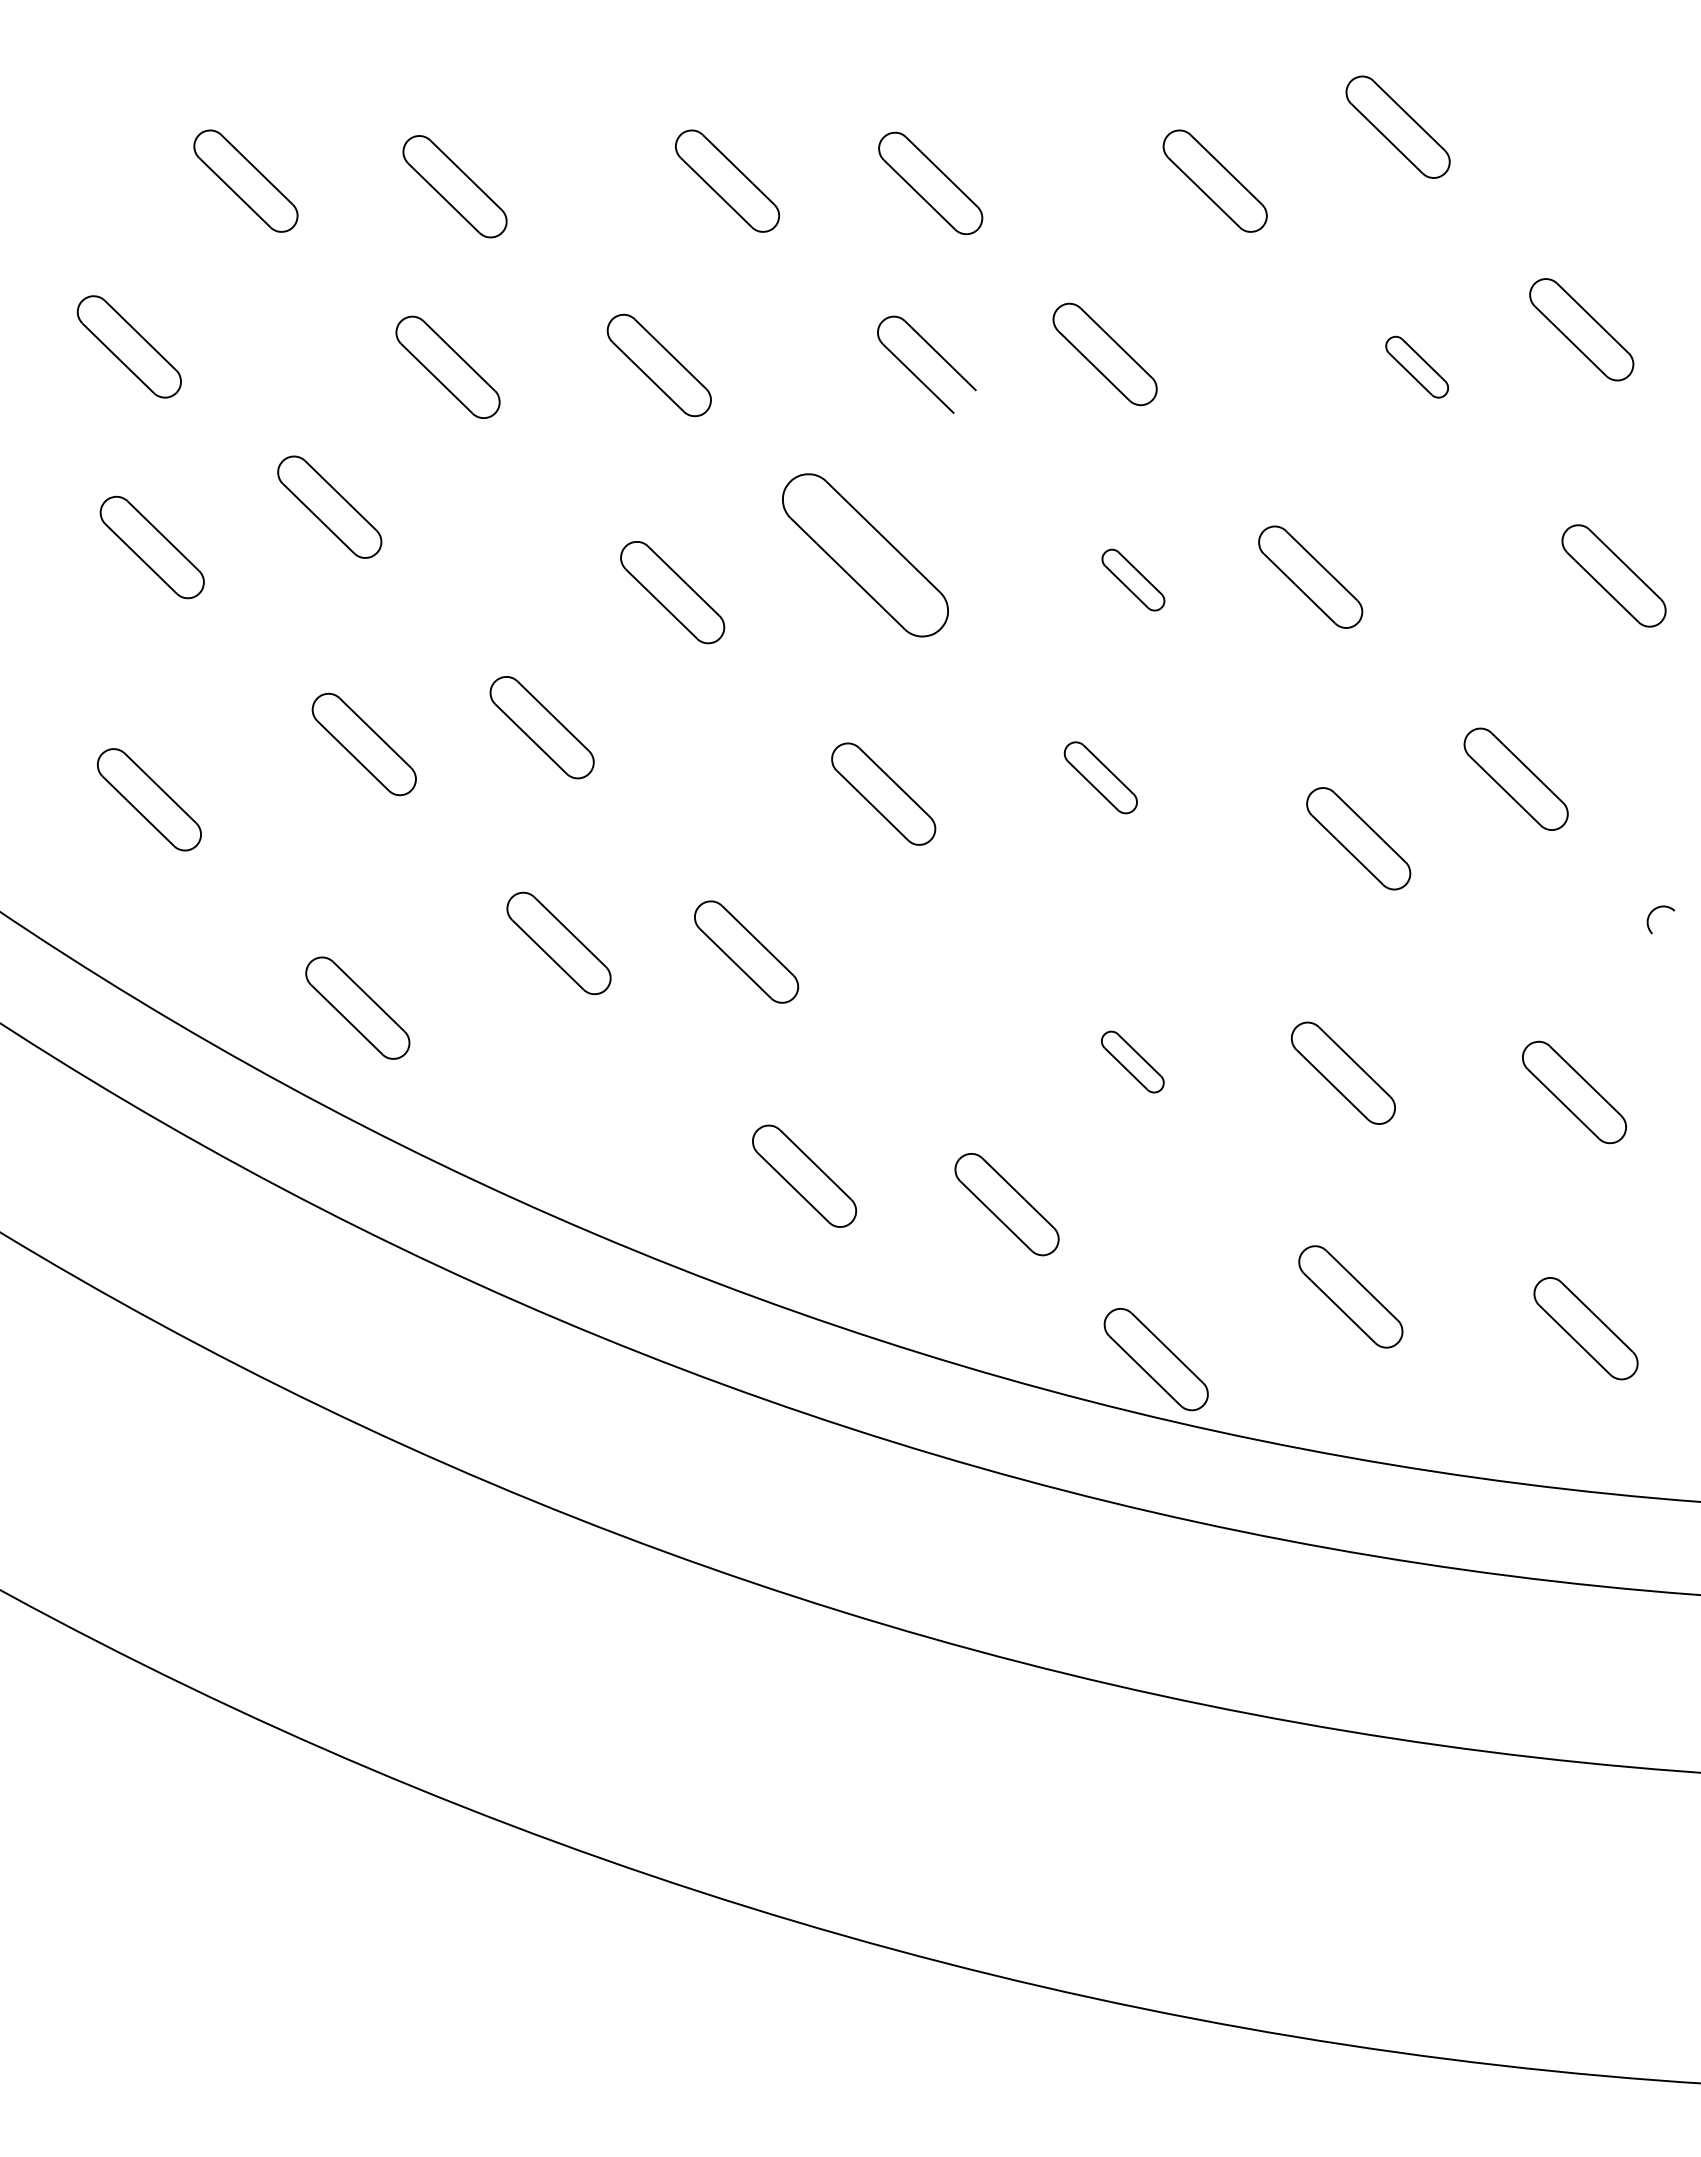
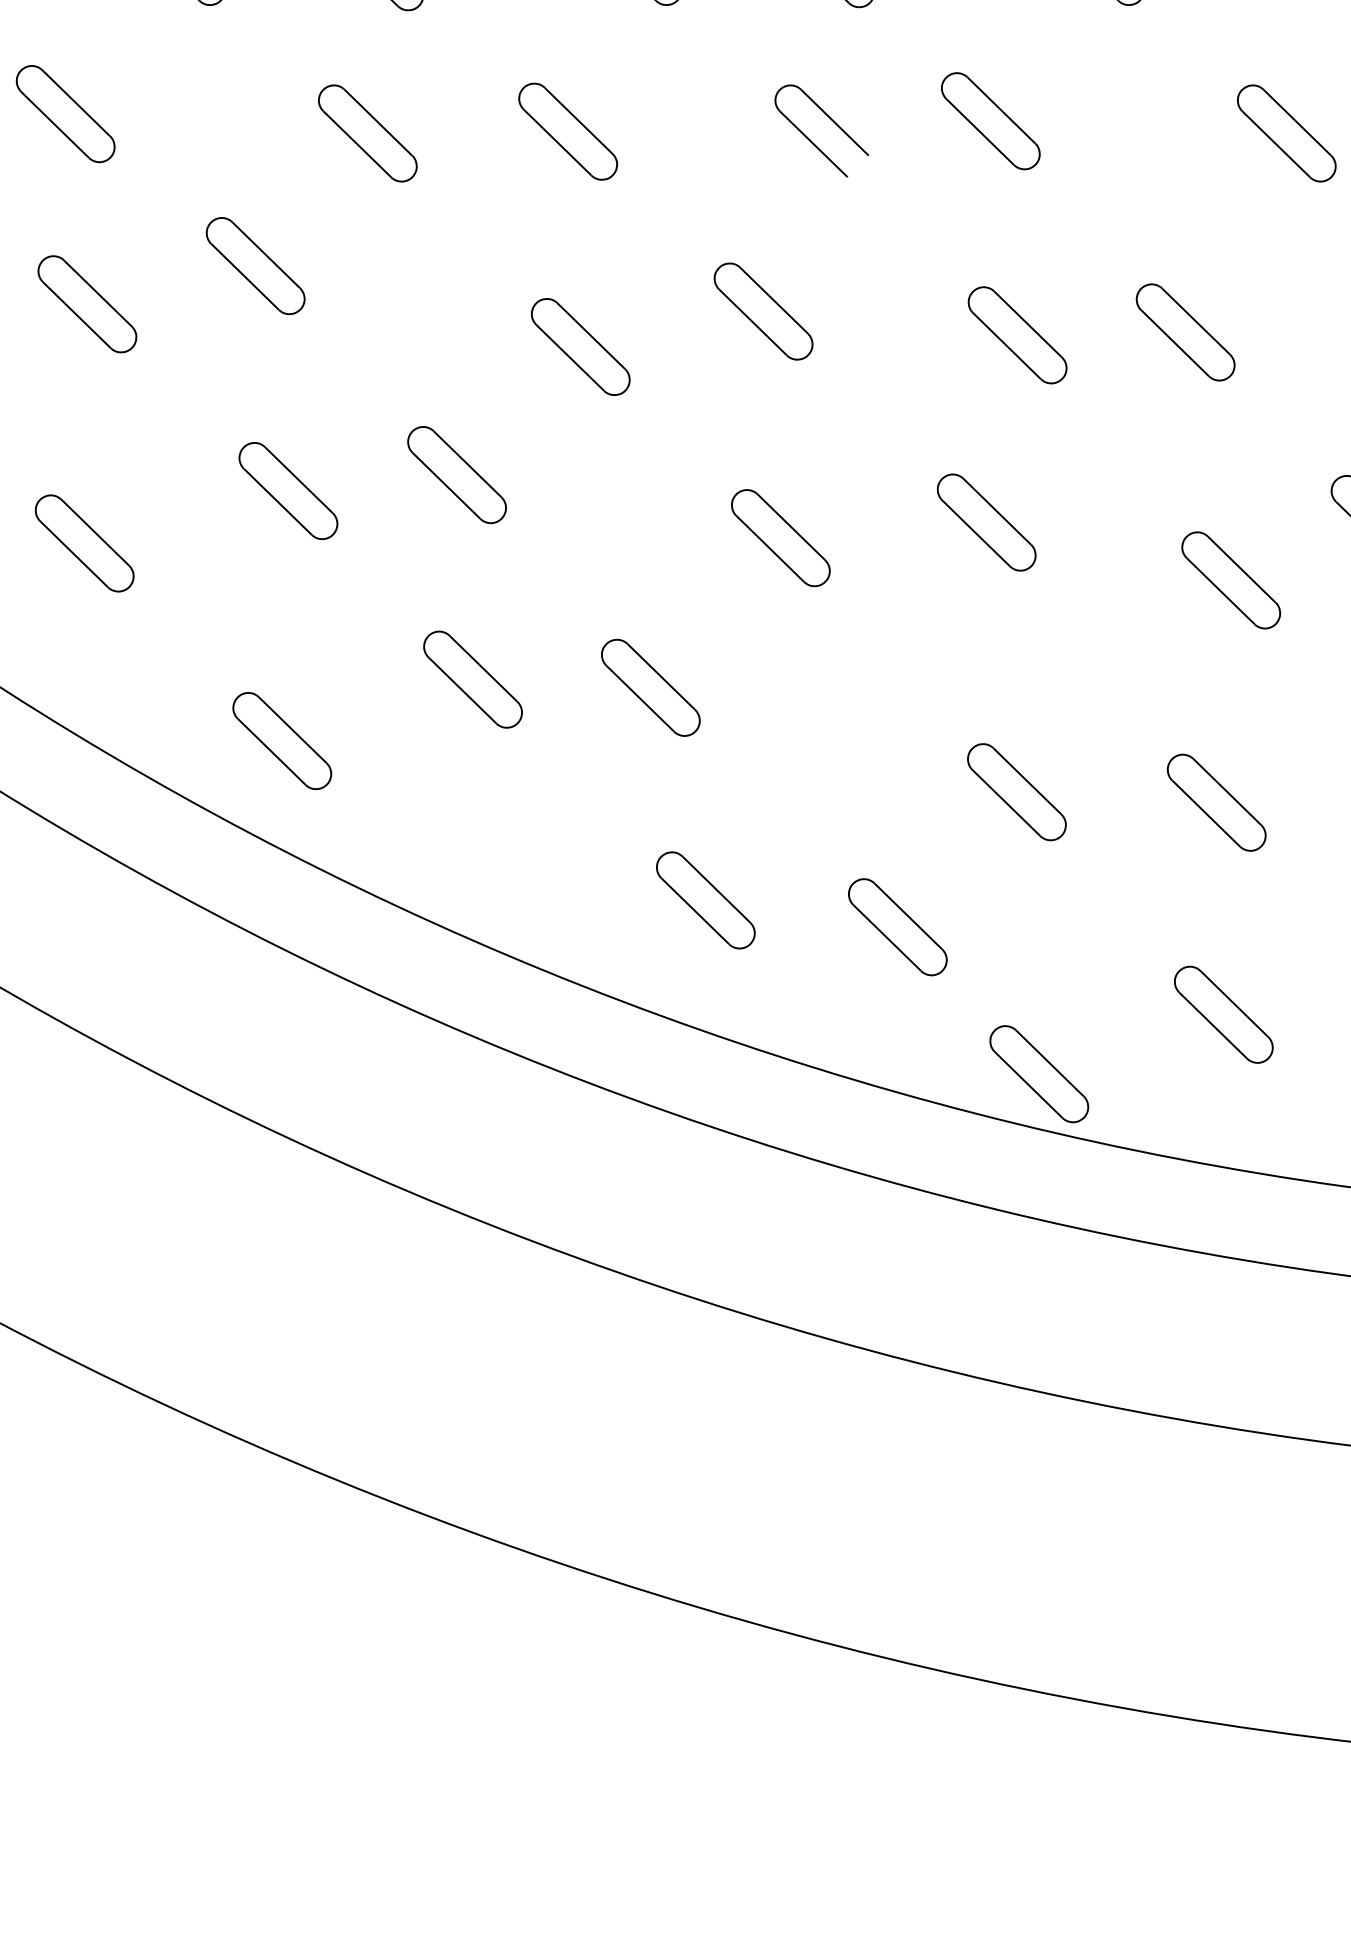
part: (1416, 366) -> (1286, 132), size x1.67
part: (865, 554) -> (763, 310), size x0.62
part: (1133, 579) -> (1017, 334), size x1.67
part: (1100, 777) -> (986, 522), size x1.43
part: (1132, 1061) -> (1016, 791), size x1.67

